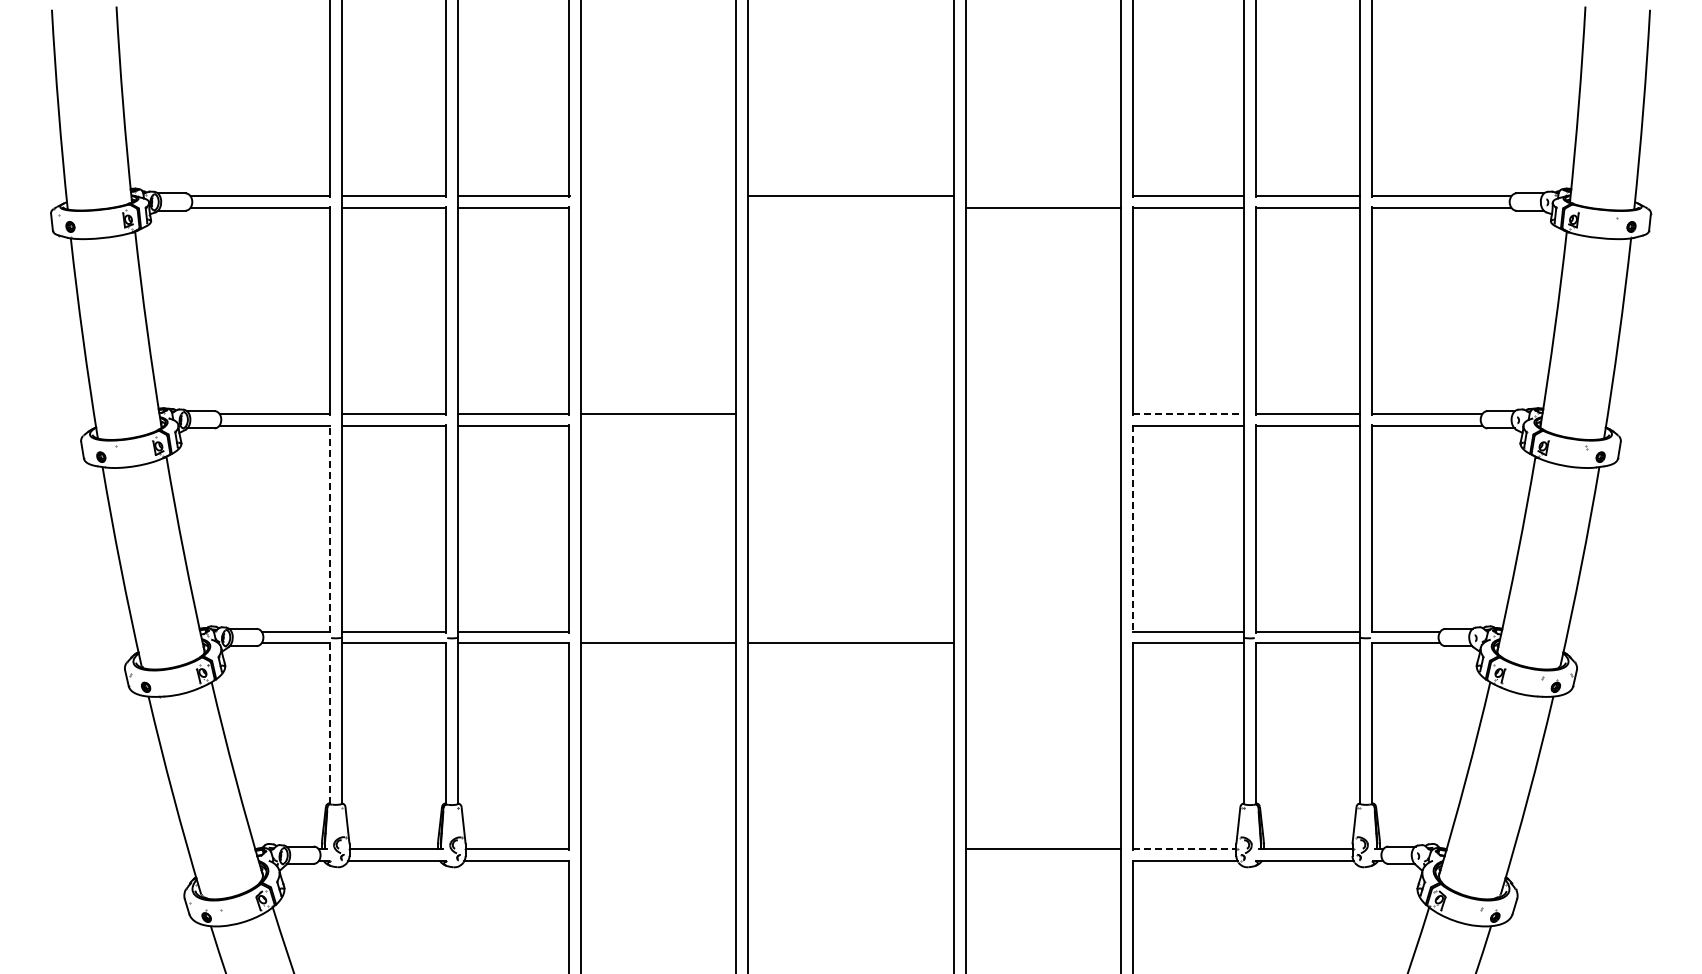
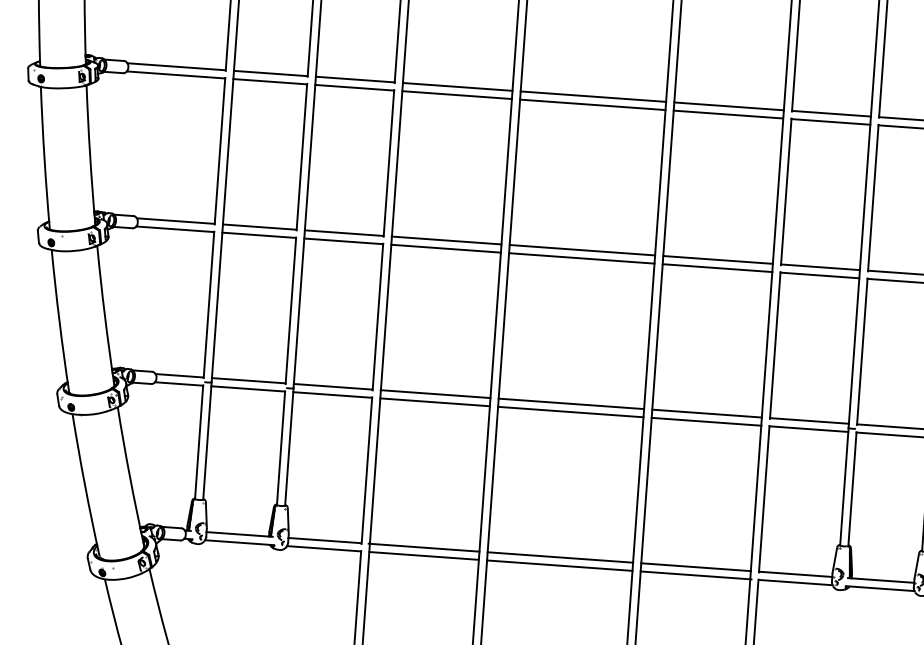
line: (658, 196) -> (457, 87), added
line: (1042, 196) -> (728, 106), added
line: (658, 207) -> (457, 94), added
line: (850, 207) -> (592, 104), added
line: (850, 413) -> (582, 249), added
line: (1043, 413) -> (718, 259), added
line: (1188, 413) -> (820, 267), dashed -> solid
line: (658, 425) -> (446, 248), added
line: (850, 425) -> (581, 258), added
line: (1043, 425) -> (717, 268), added
line: (329, 528) -> (208, 304), dashed -> solid
line: (1132, 528) -> (775, 345), dashed -> solid
line: (658, 631) -> (435, 394), added
line: (850, 631) -> (571, 403), added
line: (1042, 631) -> (706, 413), added
line: (1043, 643) -> (706, 421), added
line: (329, 723) -> (198, 442), dashed -> solid
line: (657, 849) -> (423, 547), added
line: (850, 849) -> (560, 557), added
line: (1184, 849) -> (795, 574), dashed -> solid
line: (658, 861) -> (423, 556), added
line: (850, 861) -> (559, 565), added
line: (1043, 861) -> (695, 575), added

